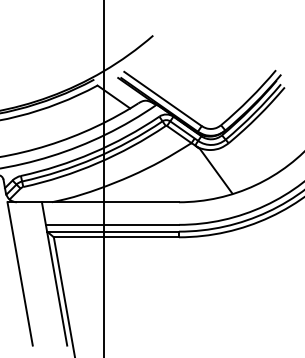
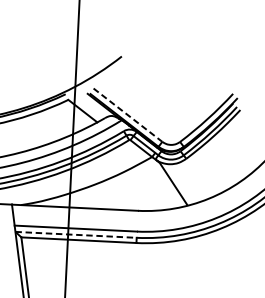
line: (163, 99) -> (128, 115), solid -> dashed
line: (113, 231) -> (76, 234), solid -> dashed

